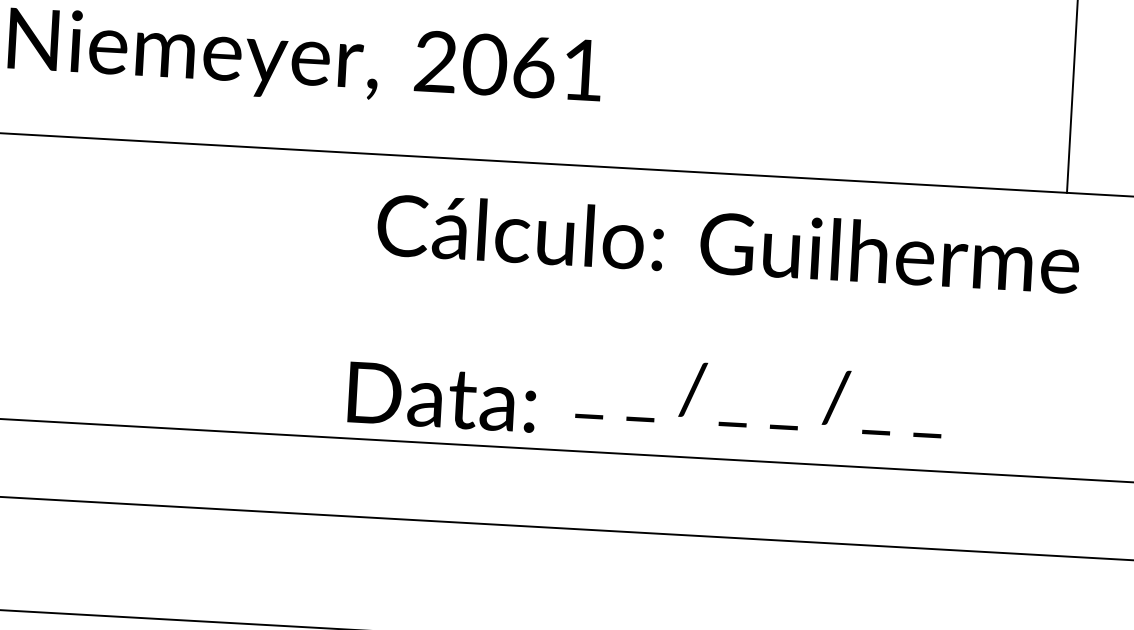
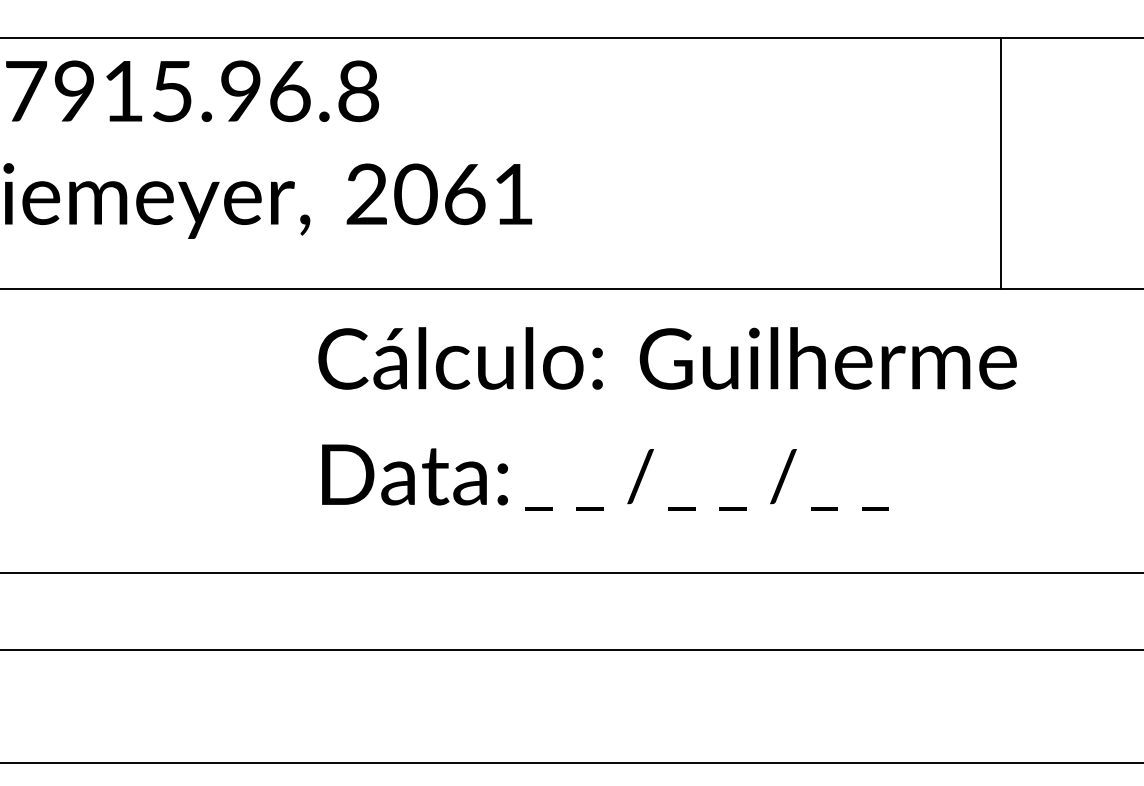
text: (441, 396) -> (414, 474), moved
text: (759, 396) -> (706, 479), moved

